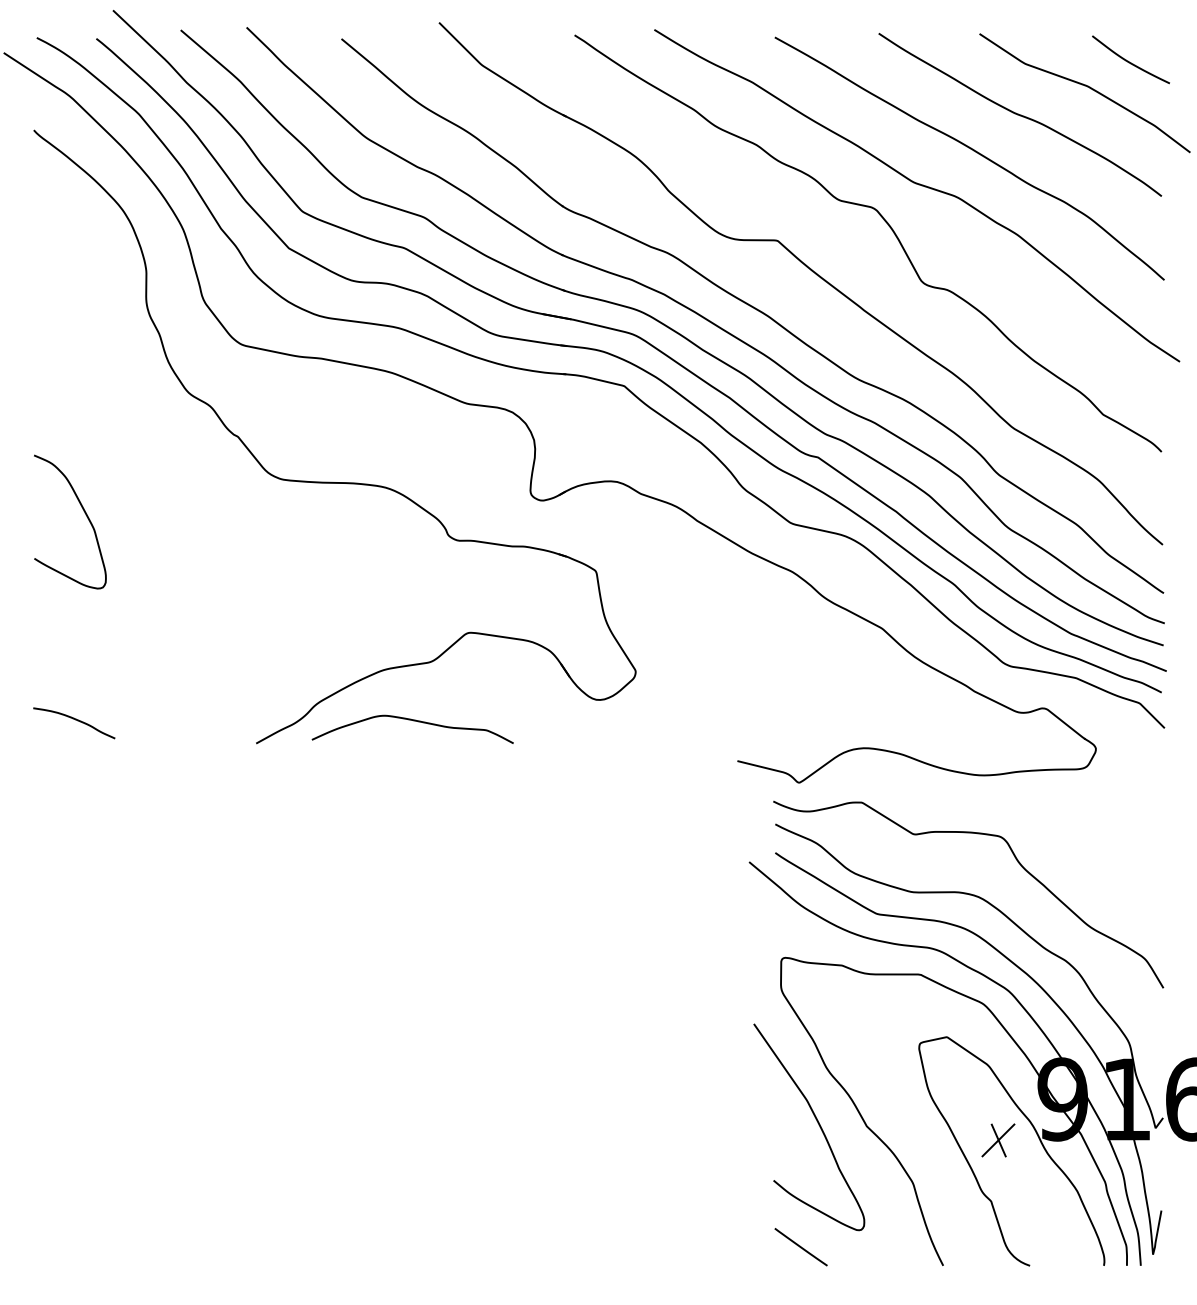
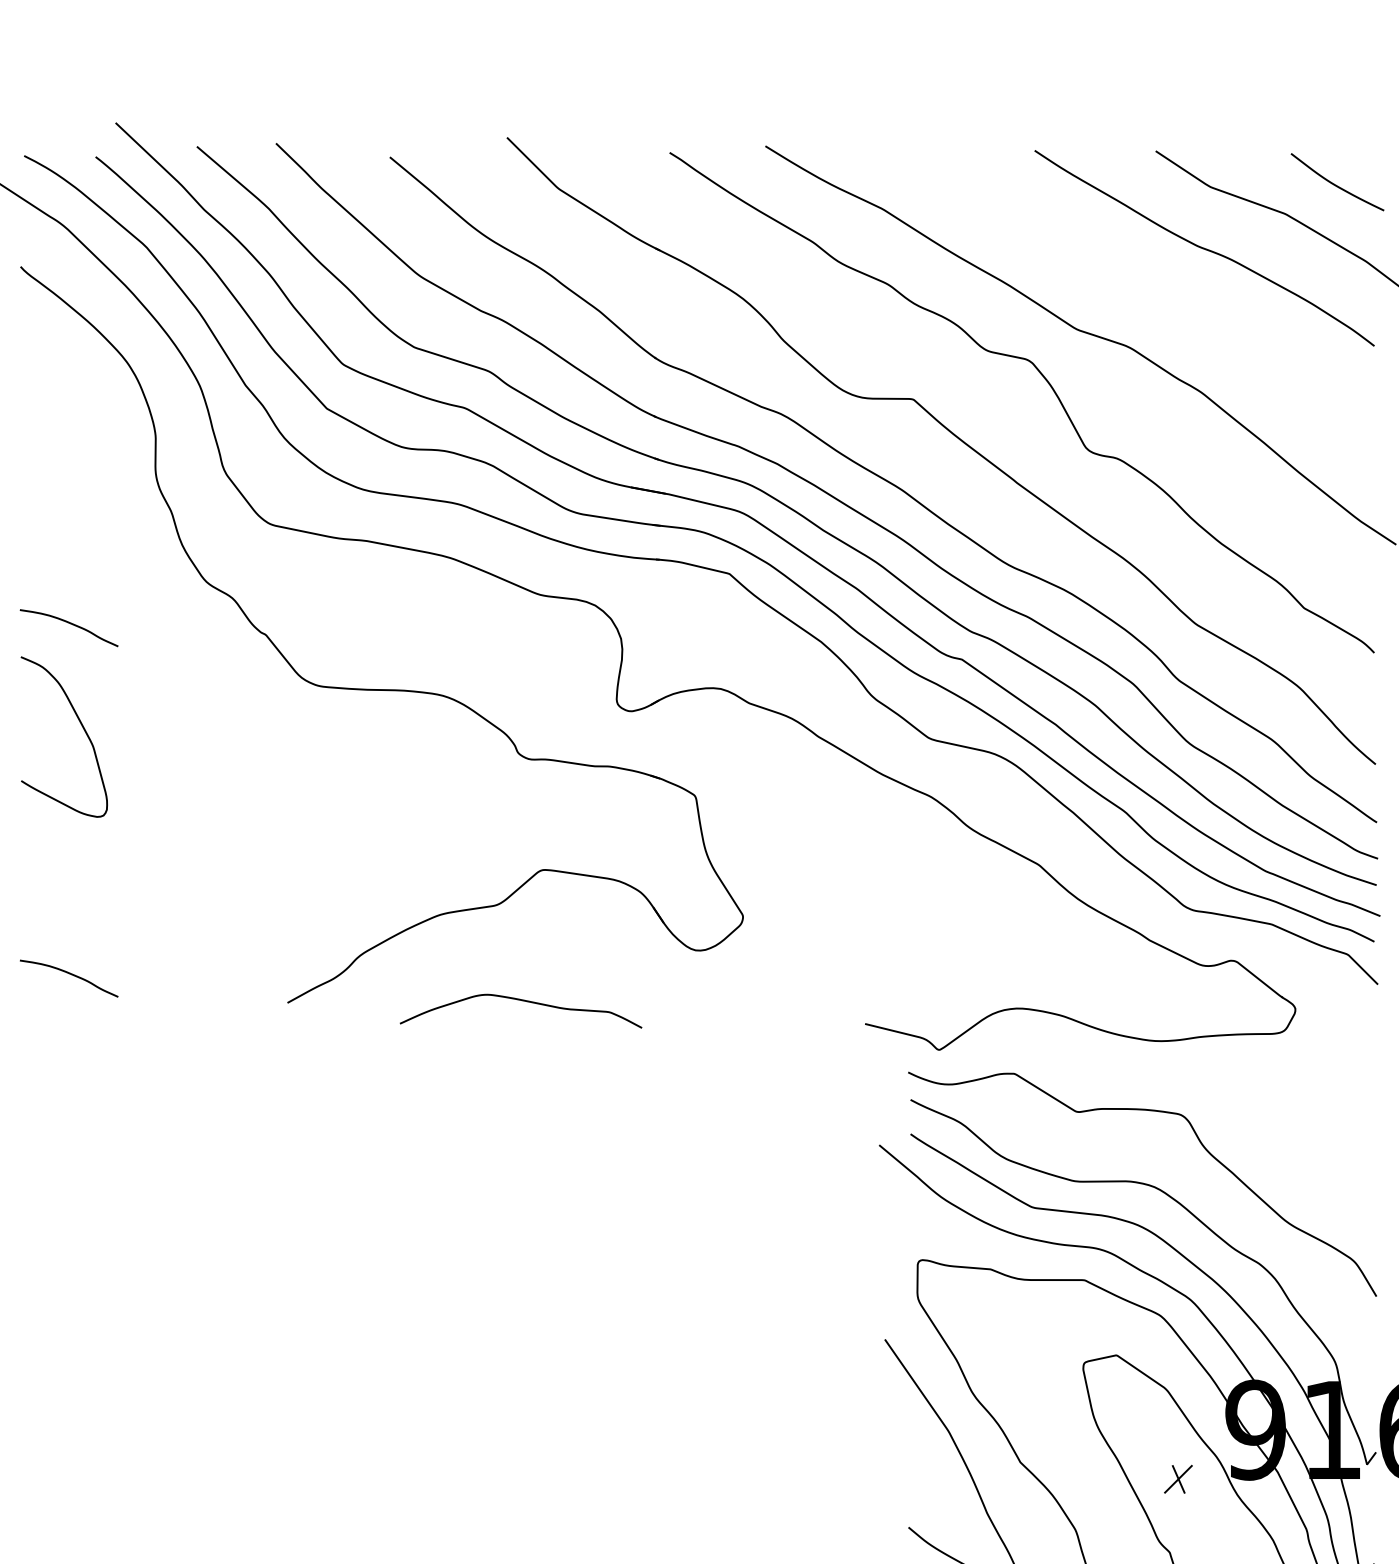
curve: (973, 151) -> (1148, 292), removed
curve: (75, 428) -> (70, 624), added
curve: (413, 721) -> (521, 1001), moved
part: (998, 1140) -> (1178, 1479), size x0.7

